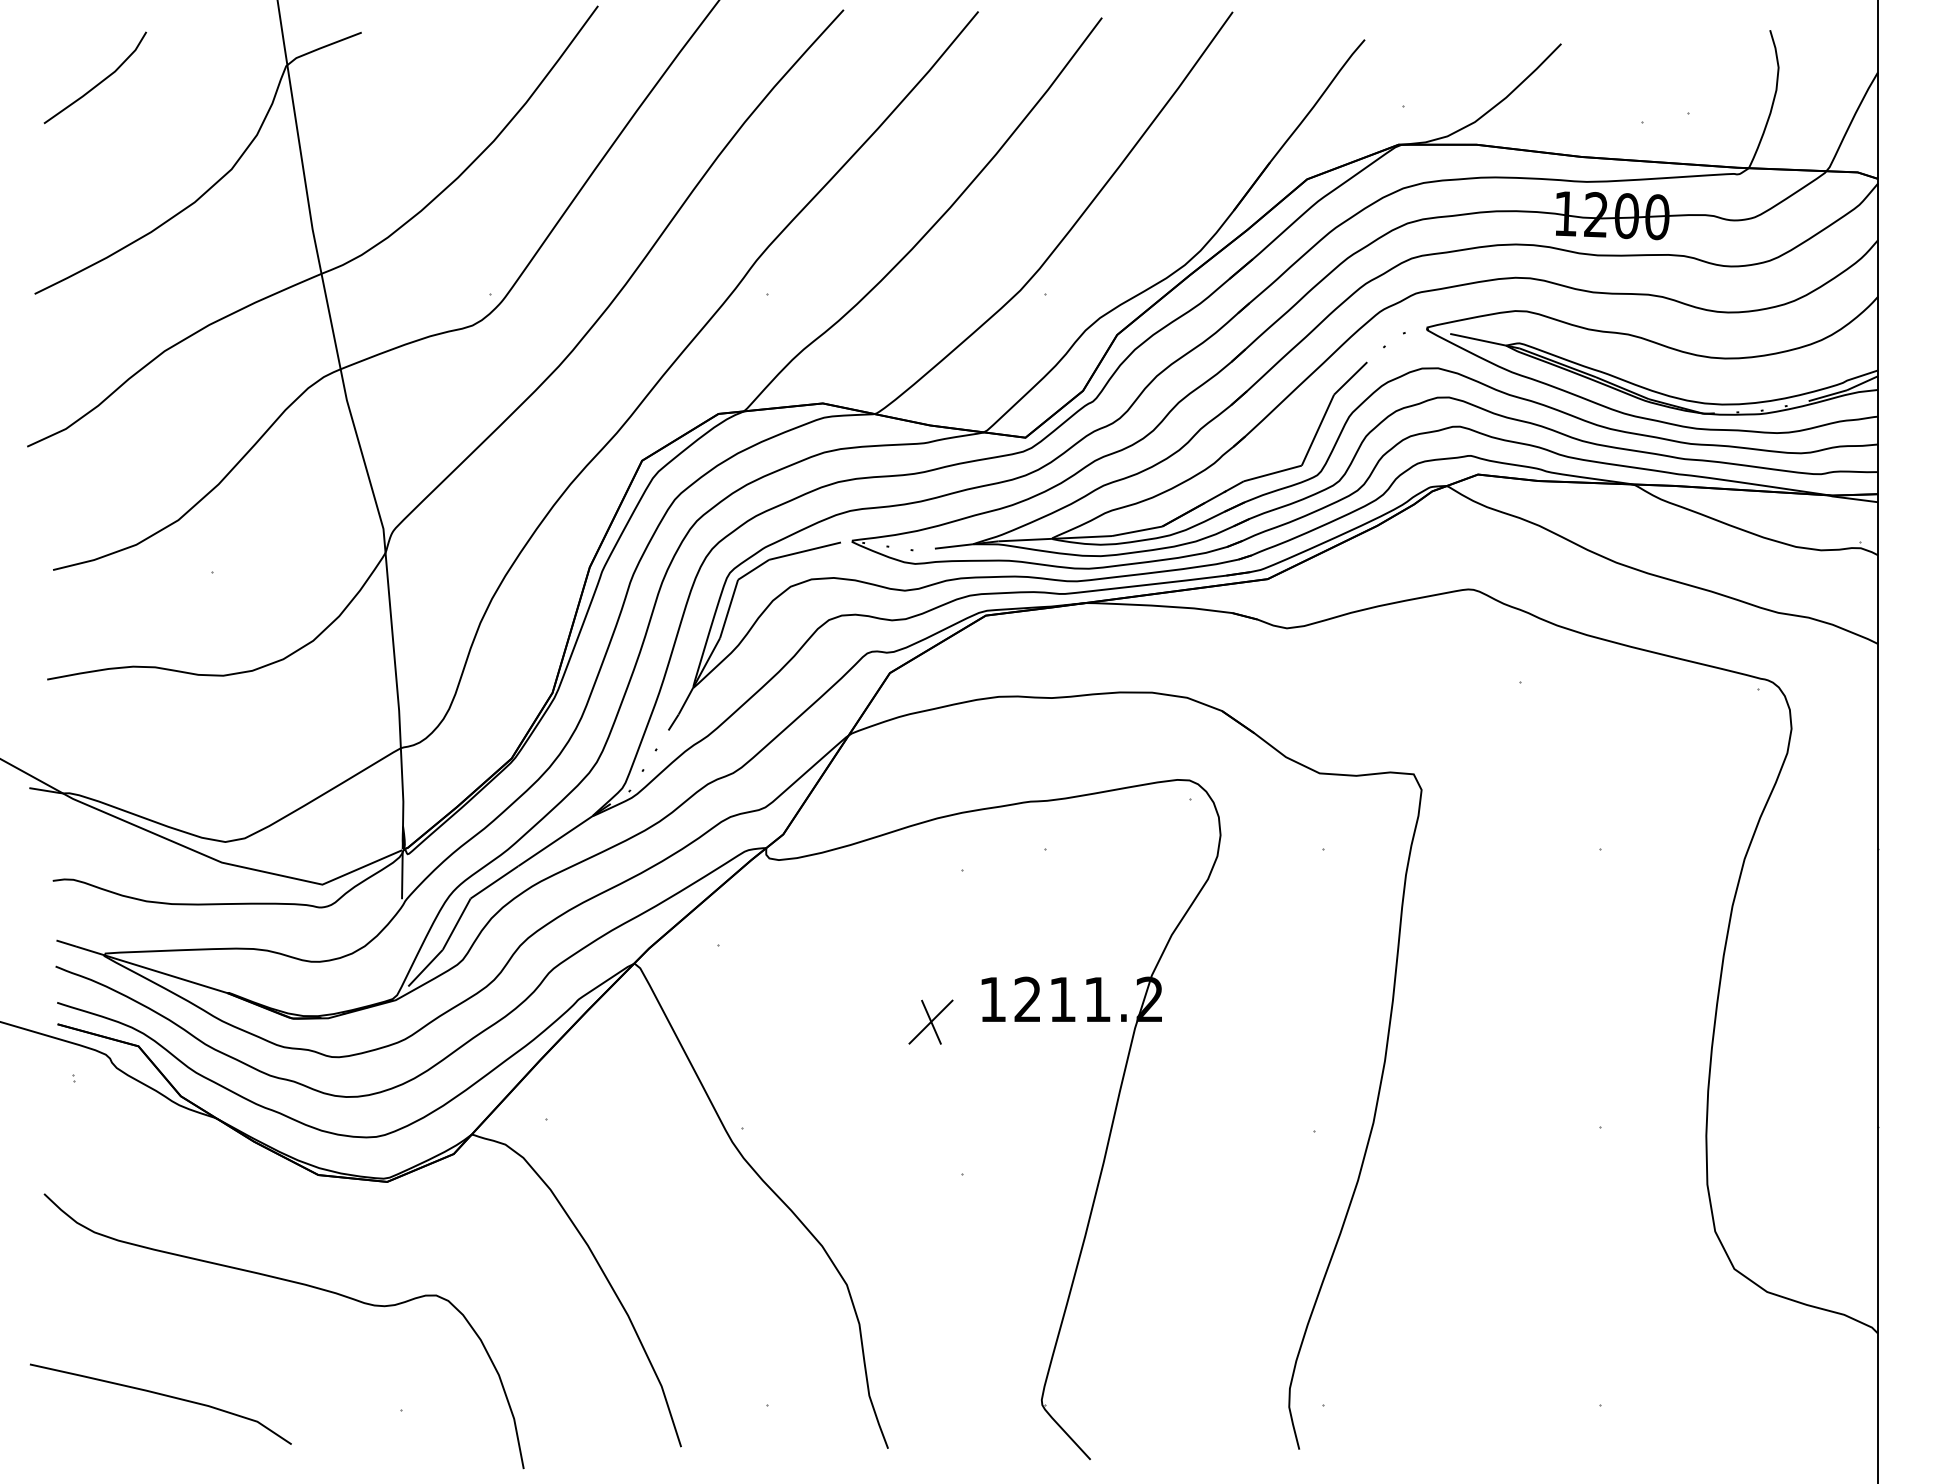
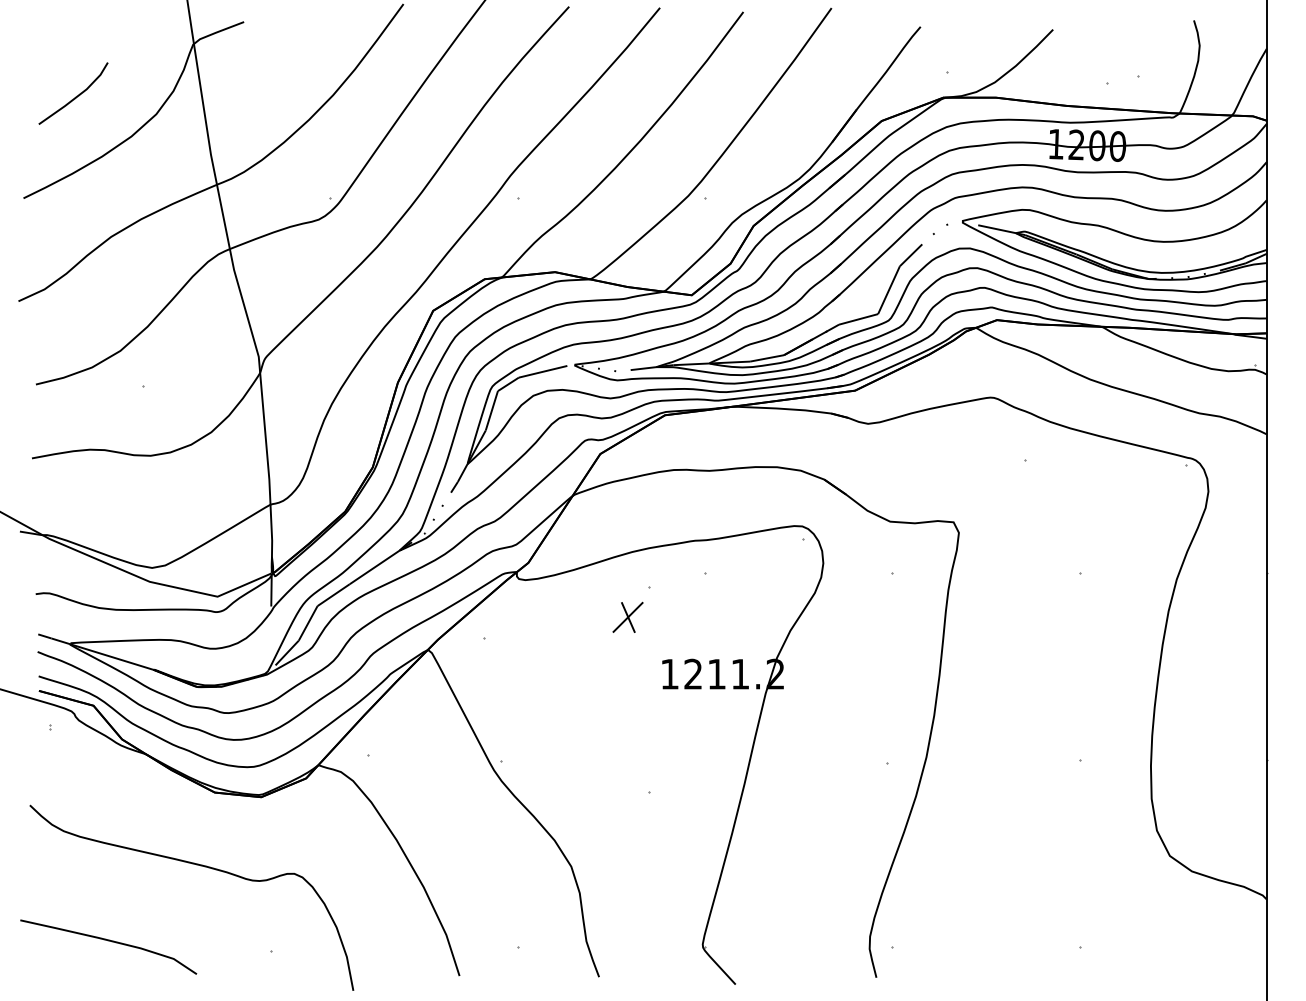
line: (98, 82) -> (75, 96), moved
part: (930, 1020) -> (627, 616), moved

